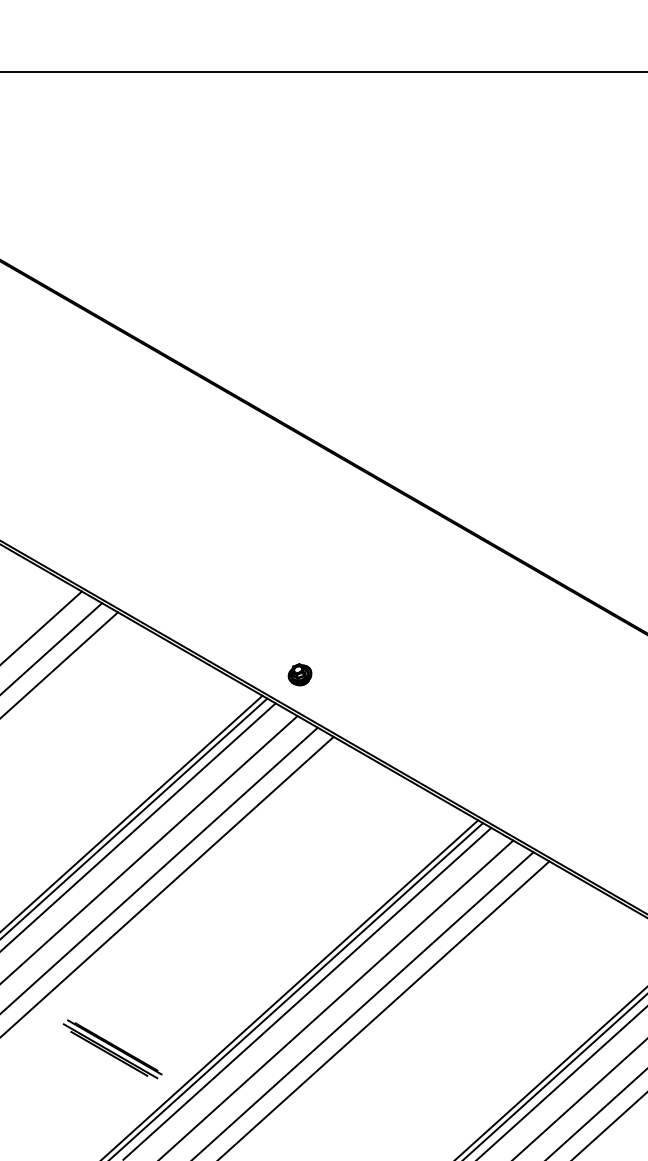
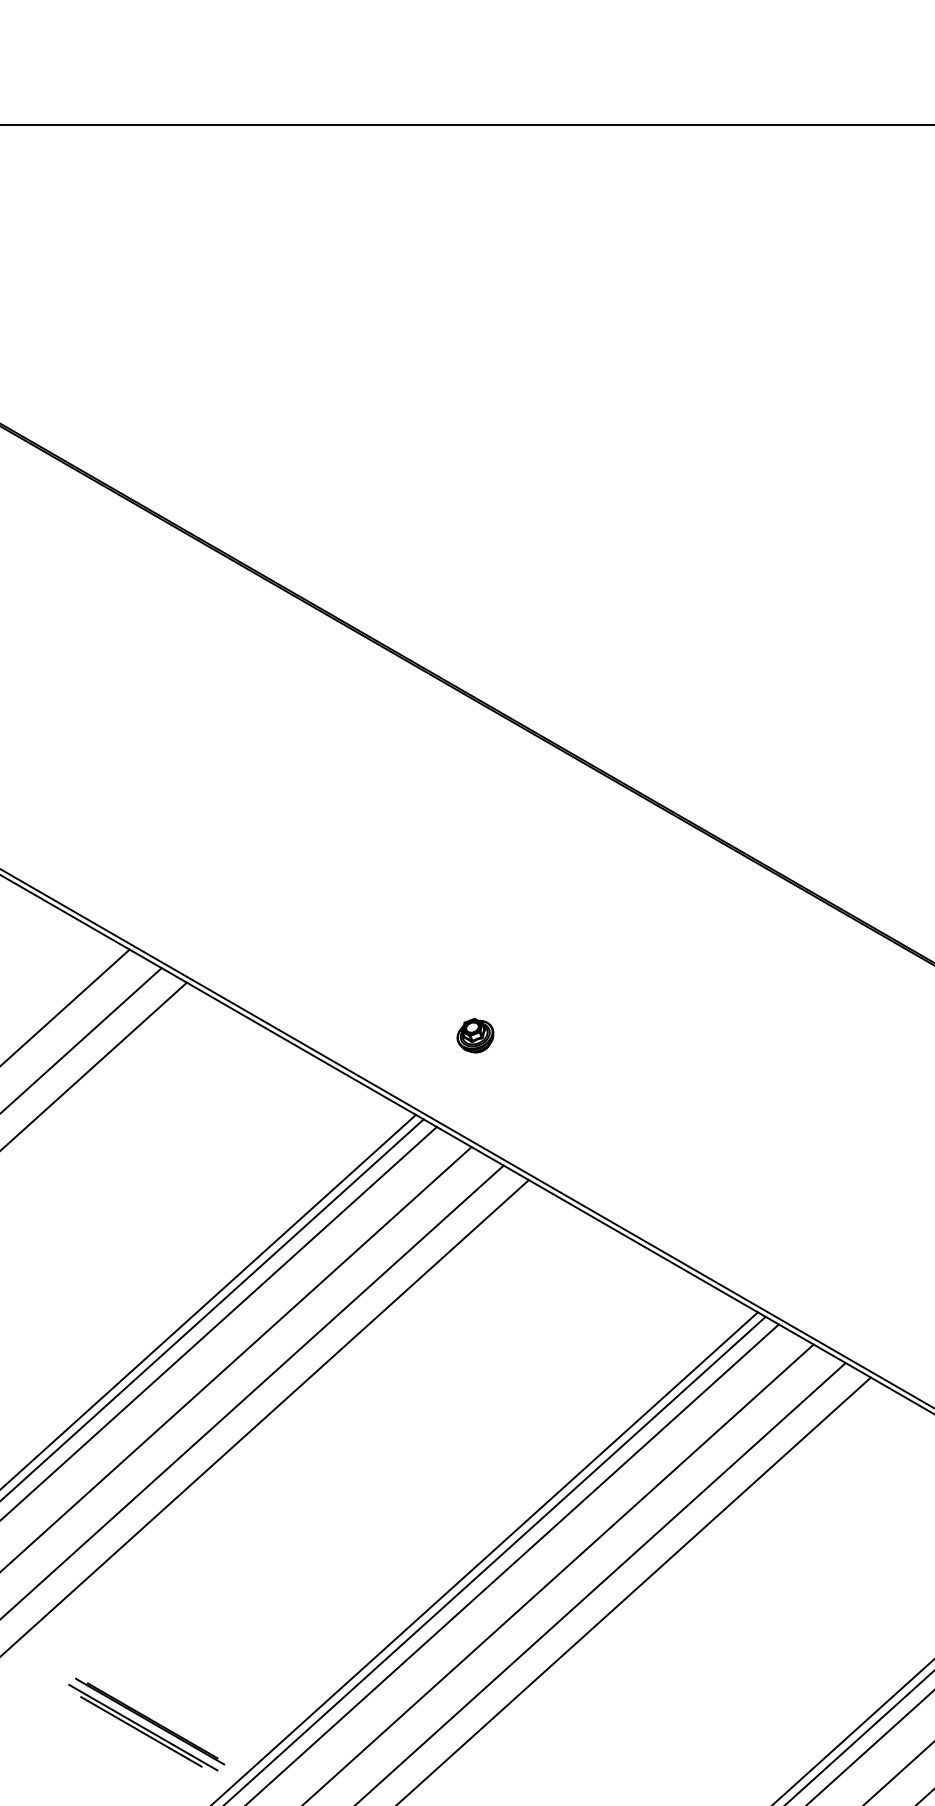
part: (299, 674) -> (474, 1035), moved
part: (112, 1049) -> (146, 1724), moved

